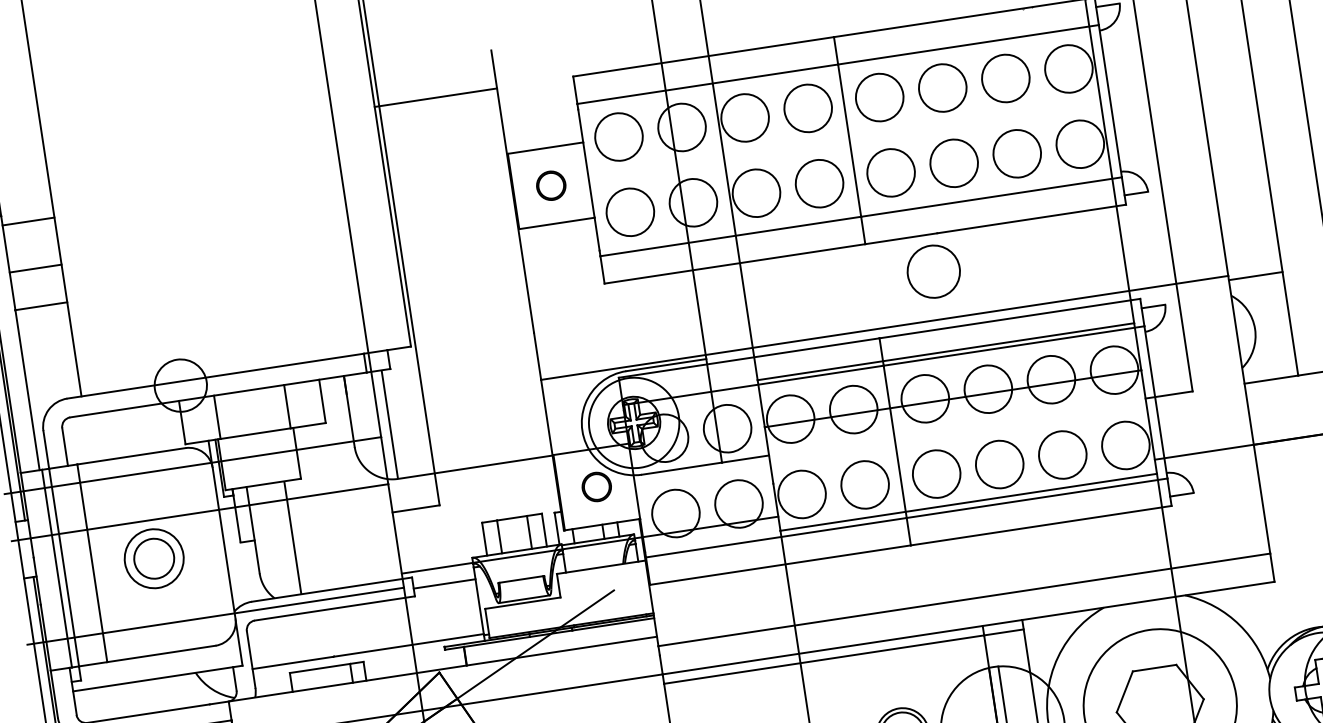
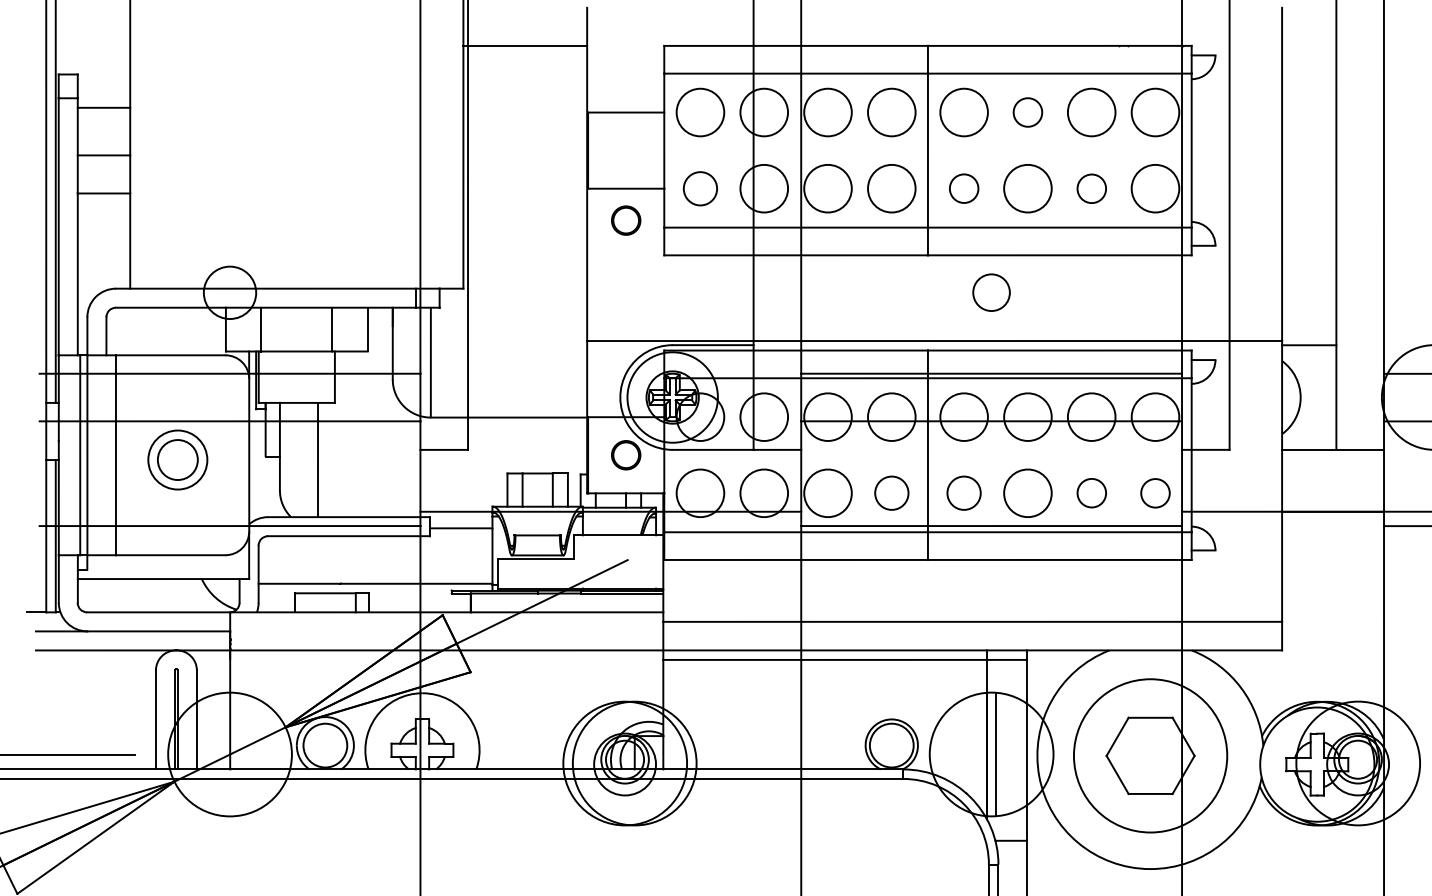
circle: (942, 88) -> (1027, 112), size x0.6
circle: (1017, 153) -> (1091, 188), size x0.6
circle: (890, 172) -> (963, 188), size x0.6
part: (551, 185) -> (626, 220), moved
circle: (630, 212) -> (700, 188), size x0.7
circle: (933, 271) -> (991, 292), size x0.7
circle: (1125, 445) -> (1155, 493), size x0.6
circle: (1062, 454) -> (1091, 492), size x0.6
circle: (935, 473) -> (963, 492), size x0.7
circle: (864, 484) -> (891, 492), size x0.7

